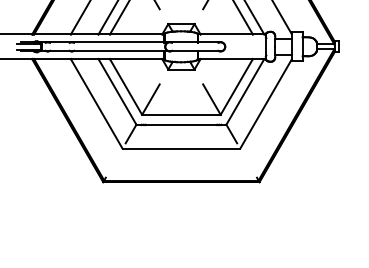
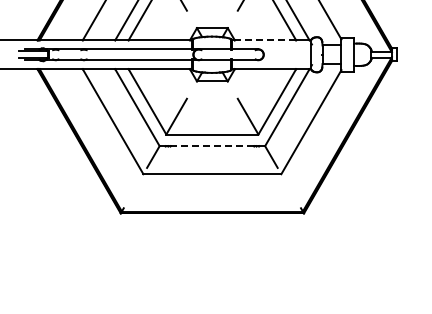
line: (226, 34) -> (265, 40), solid -> dashed
line: (181, 125) -> (212, 146), solid -> dashed

